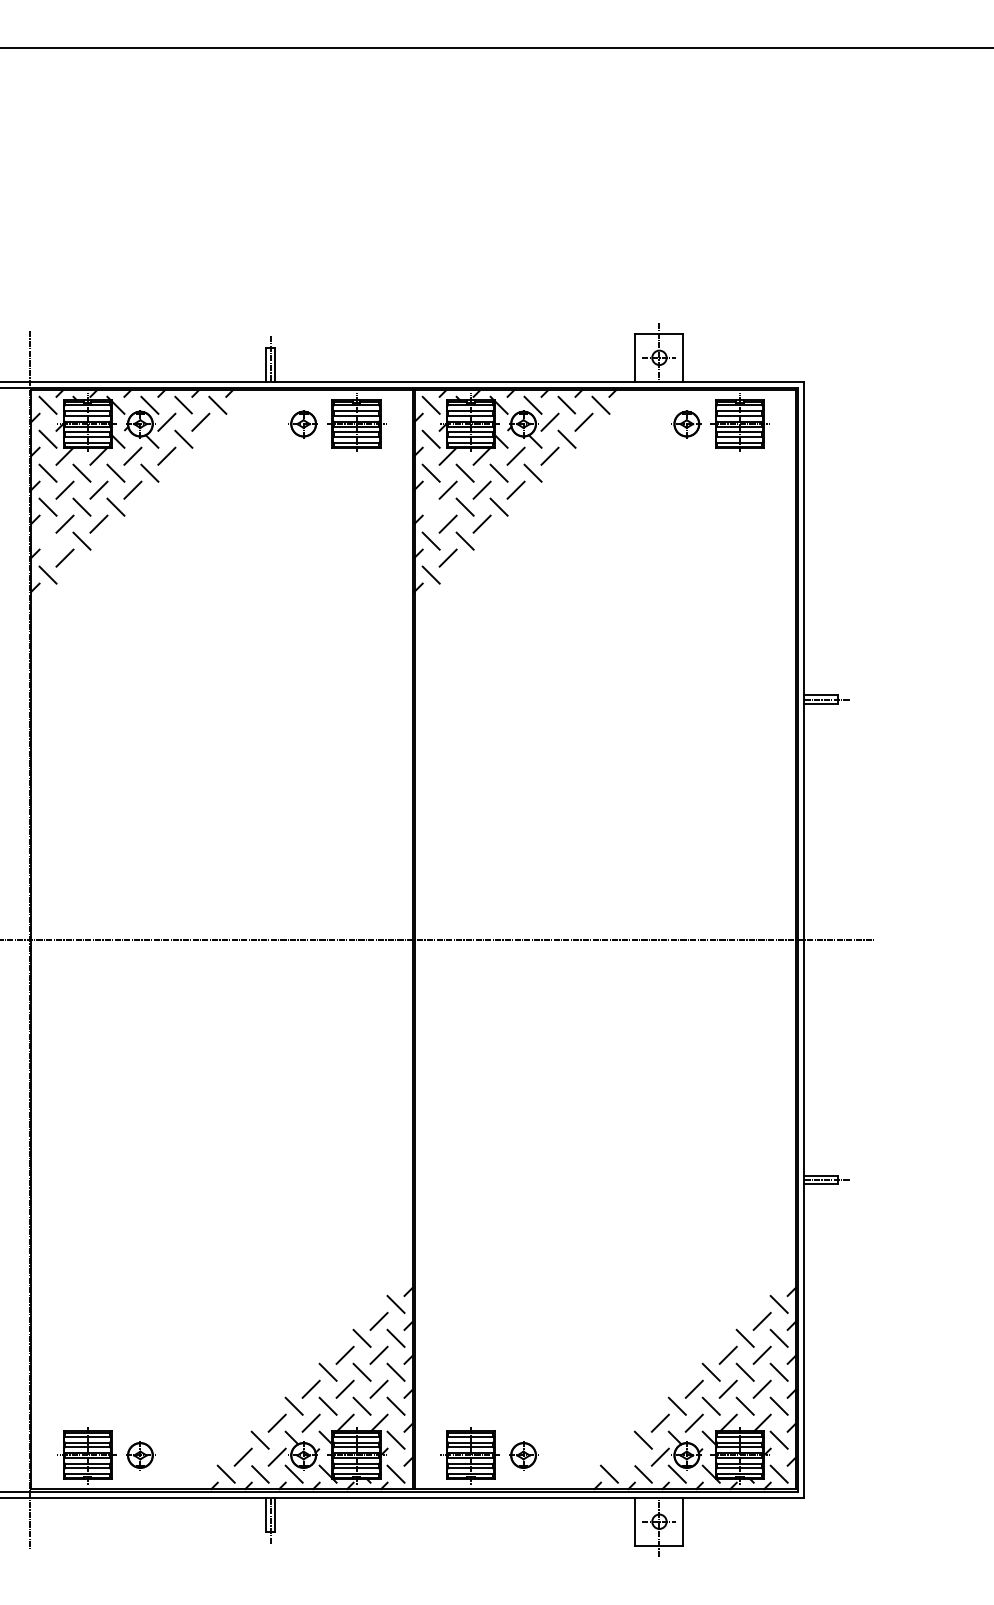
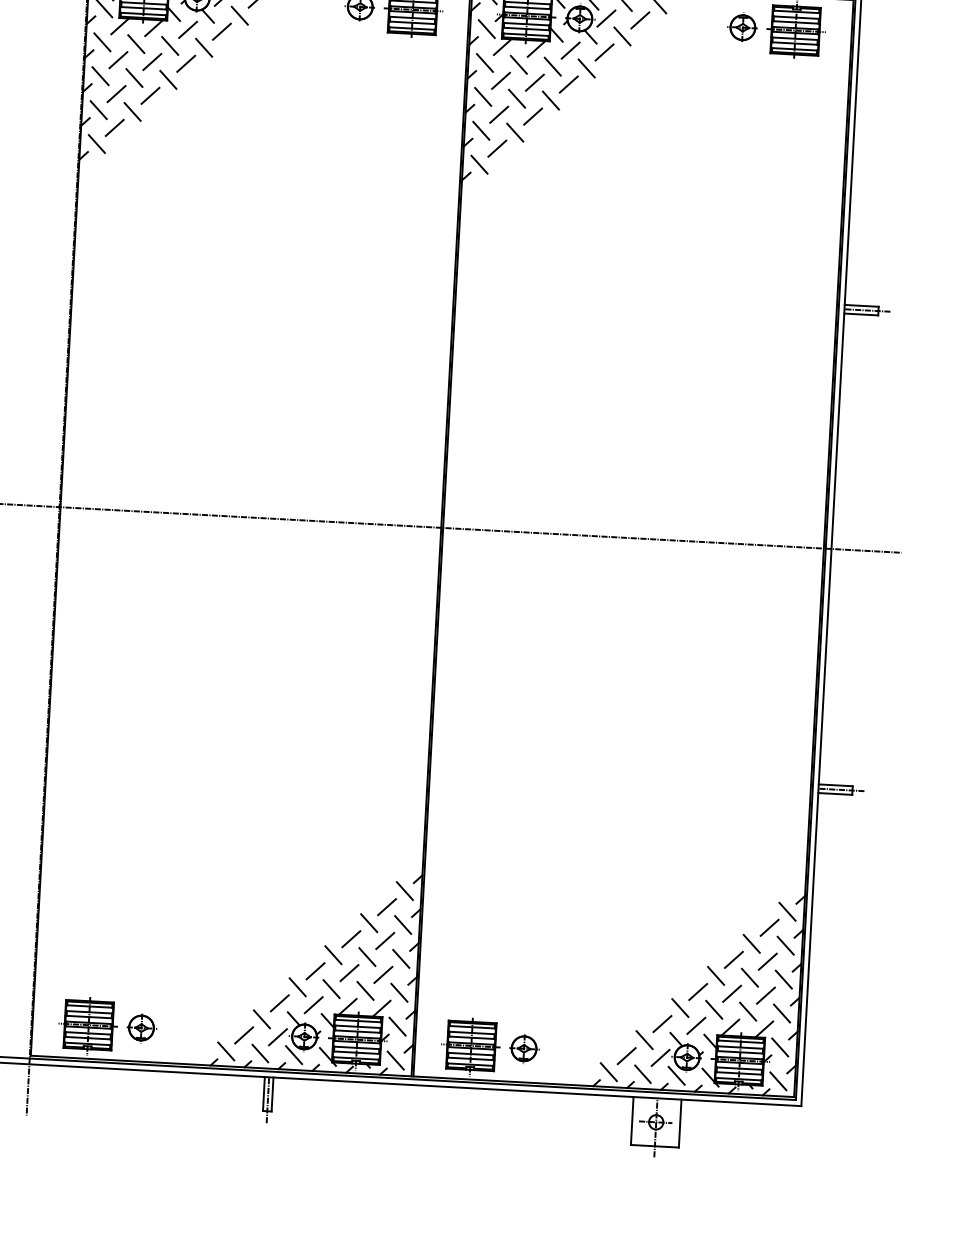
line: (430, 506) -> (482, 96), added
line: (47, 540) -> (98, 109), added
line: (625, 1456) -> (625, 1055), added

